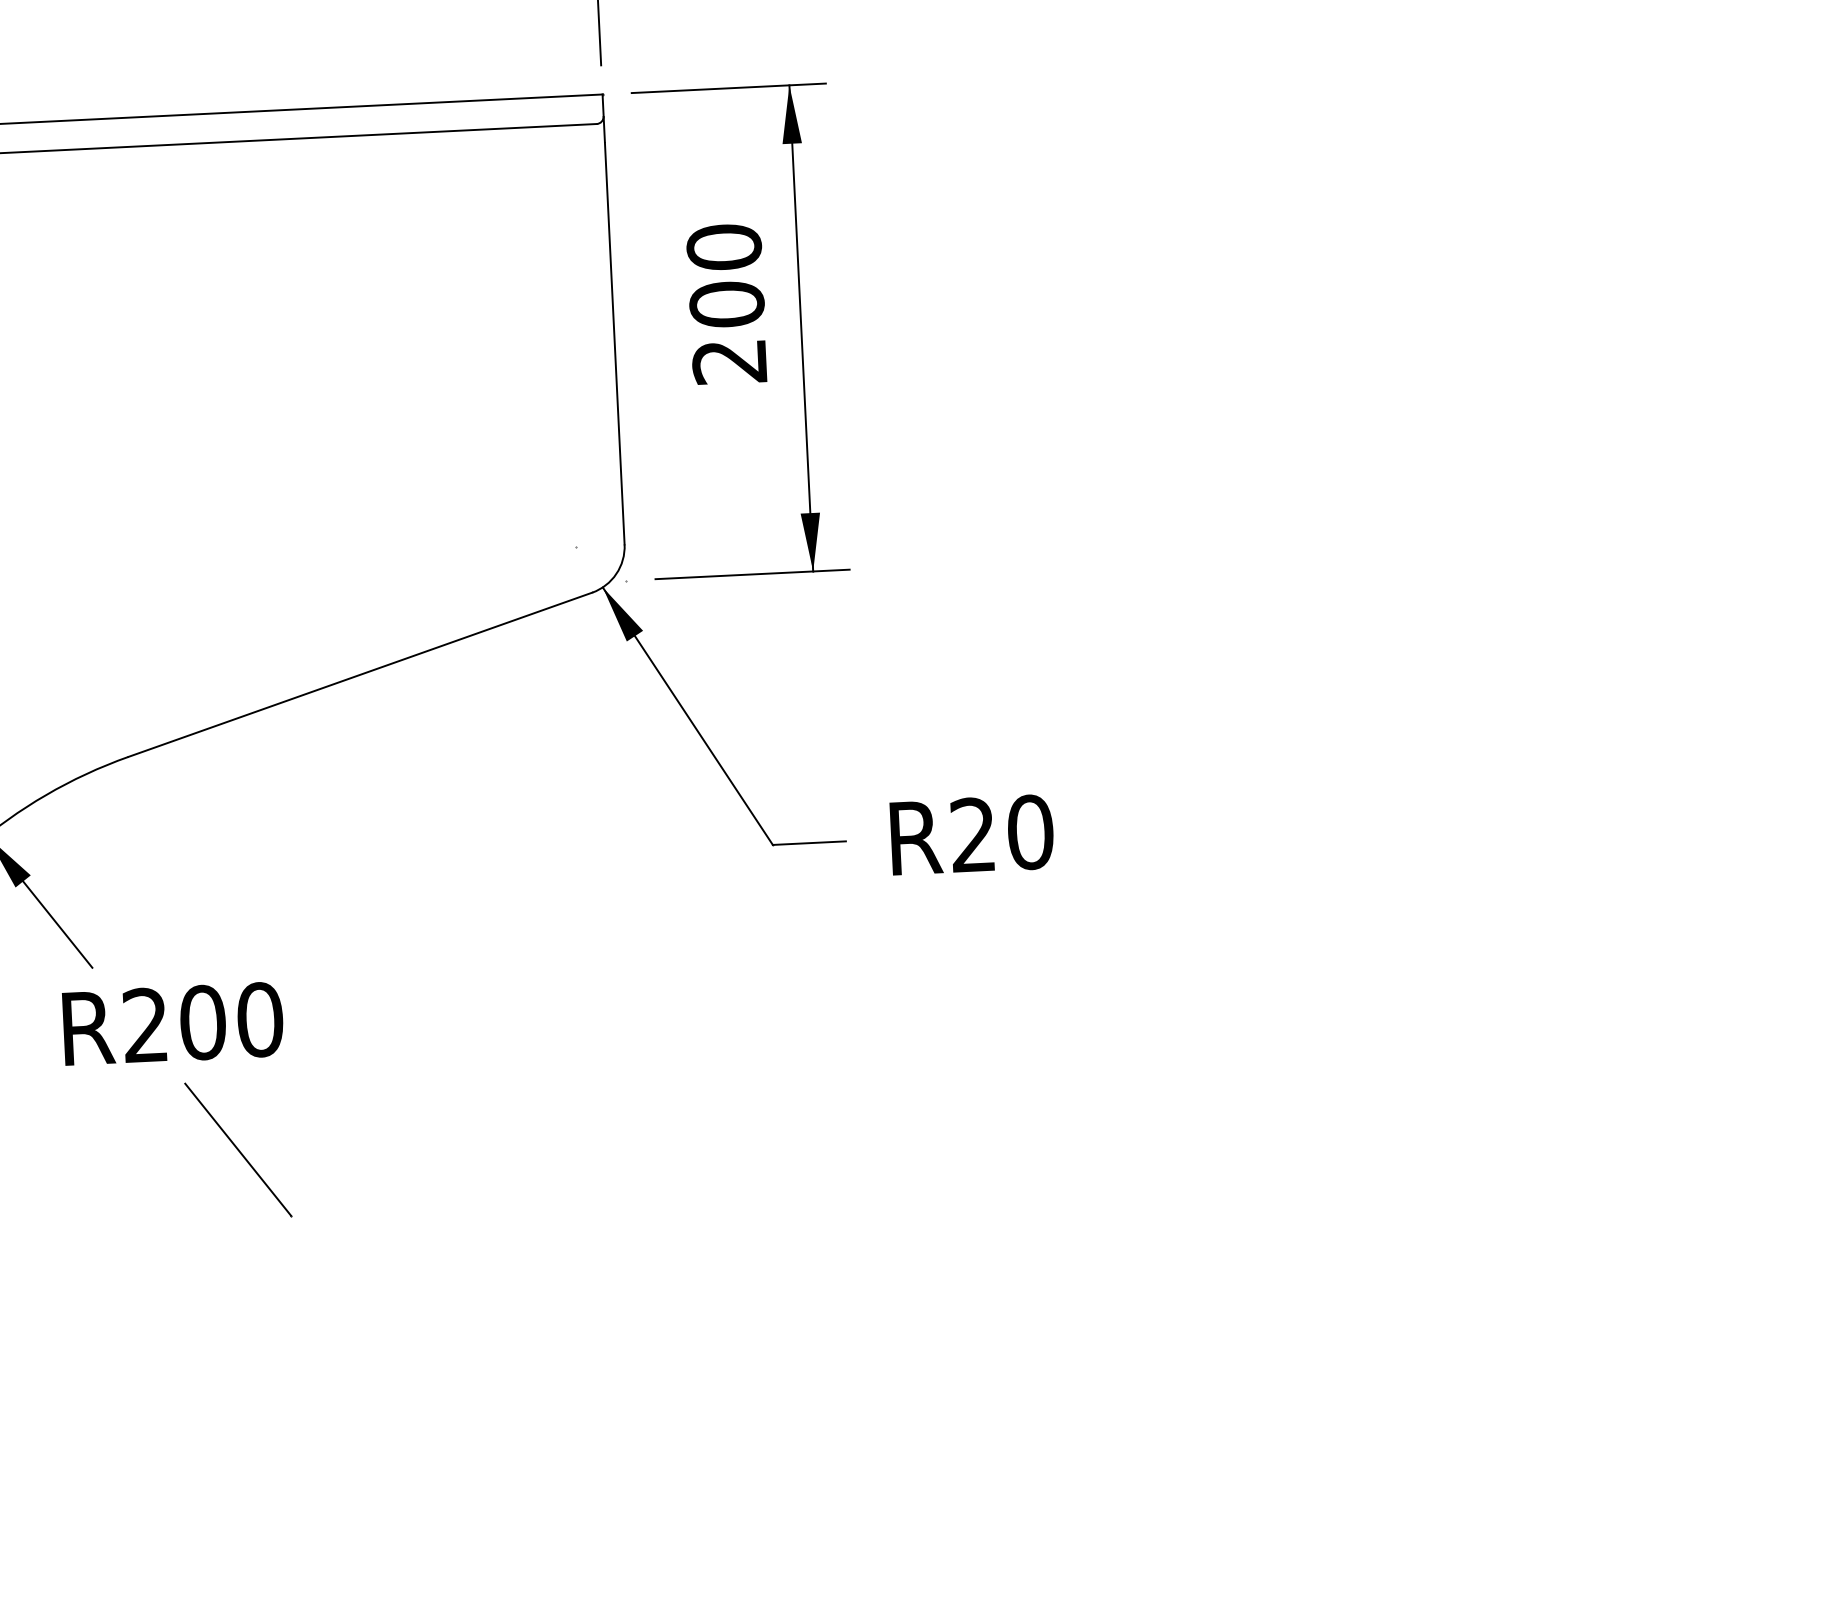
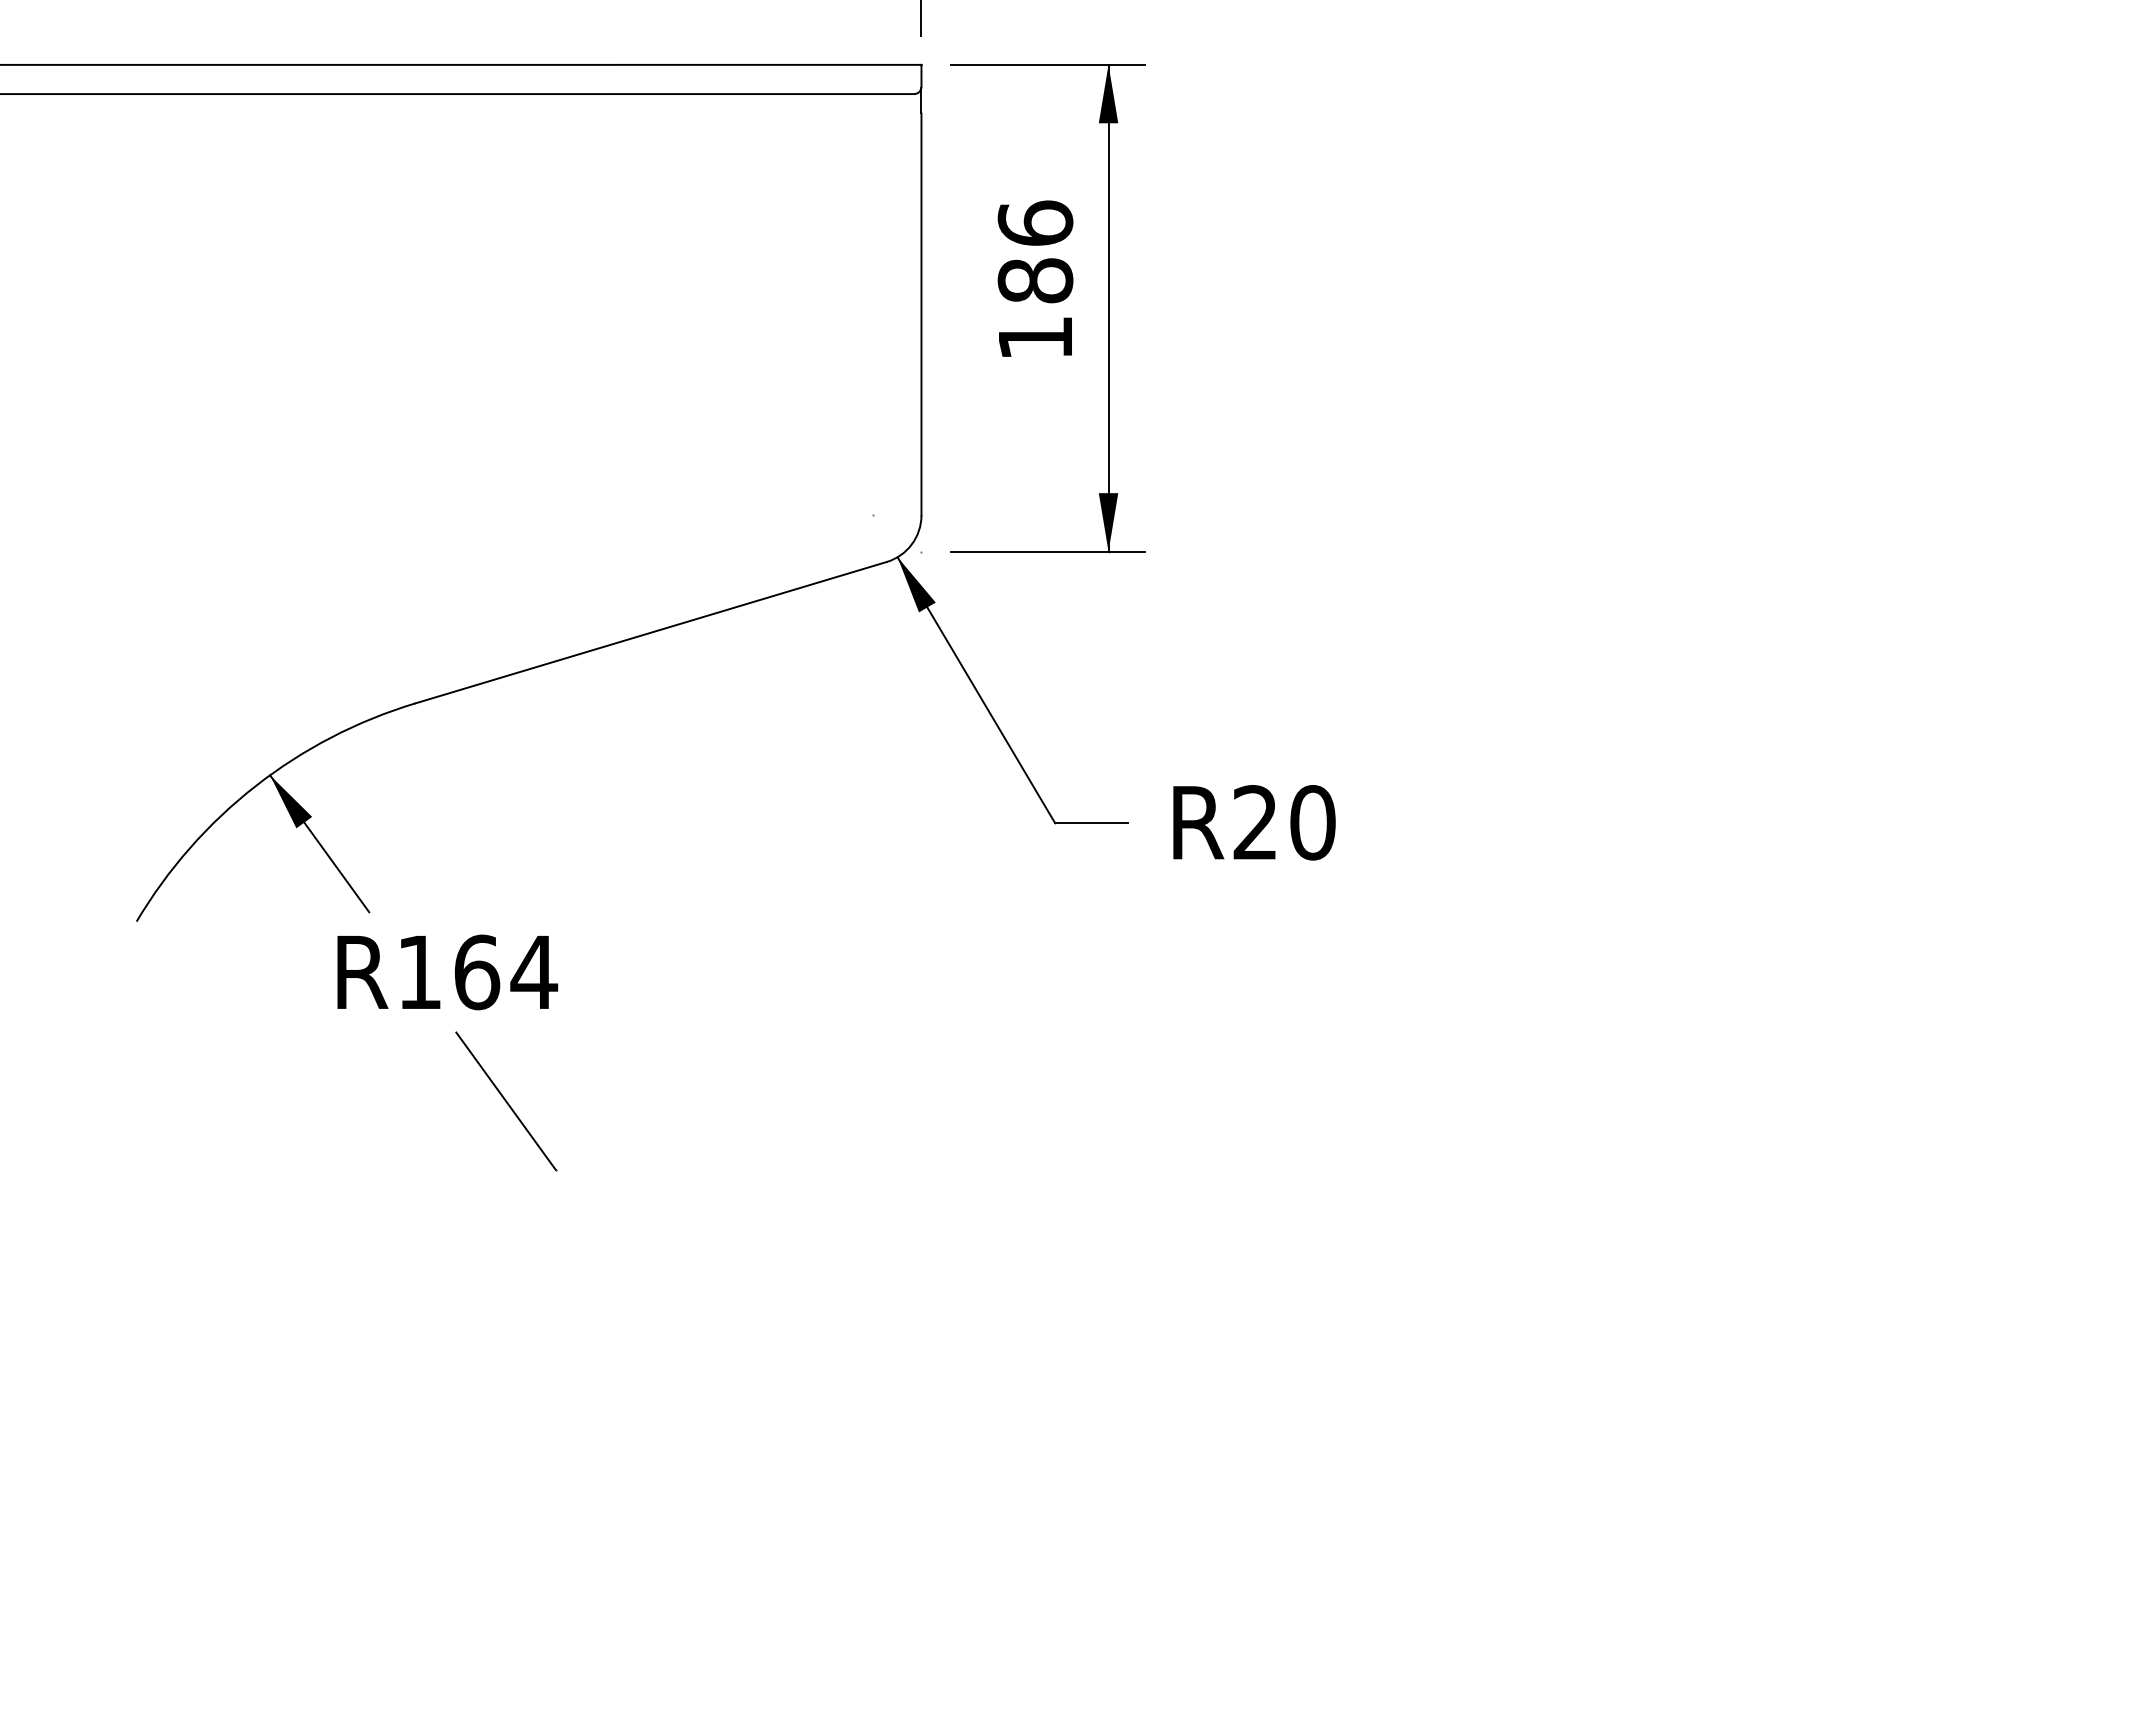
text: (727, 304) -> (1035, 280), 200 -> 186
text: (203, 1022) -> (477, 972), R200 -> R164

